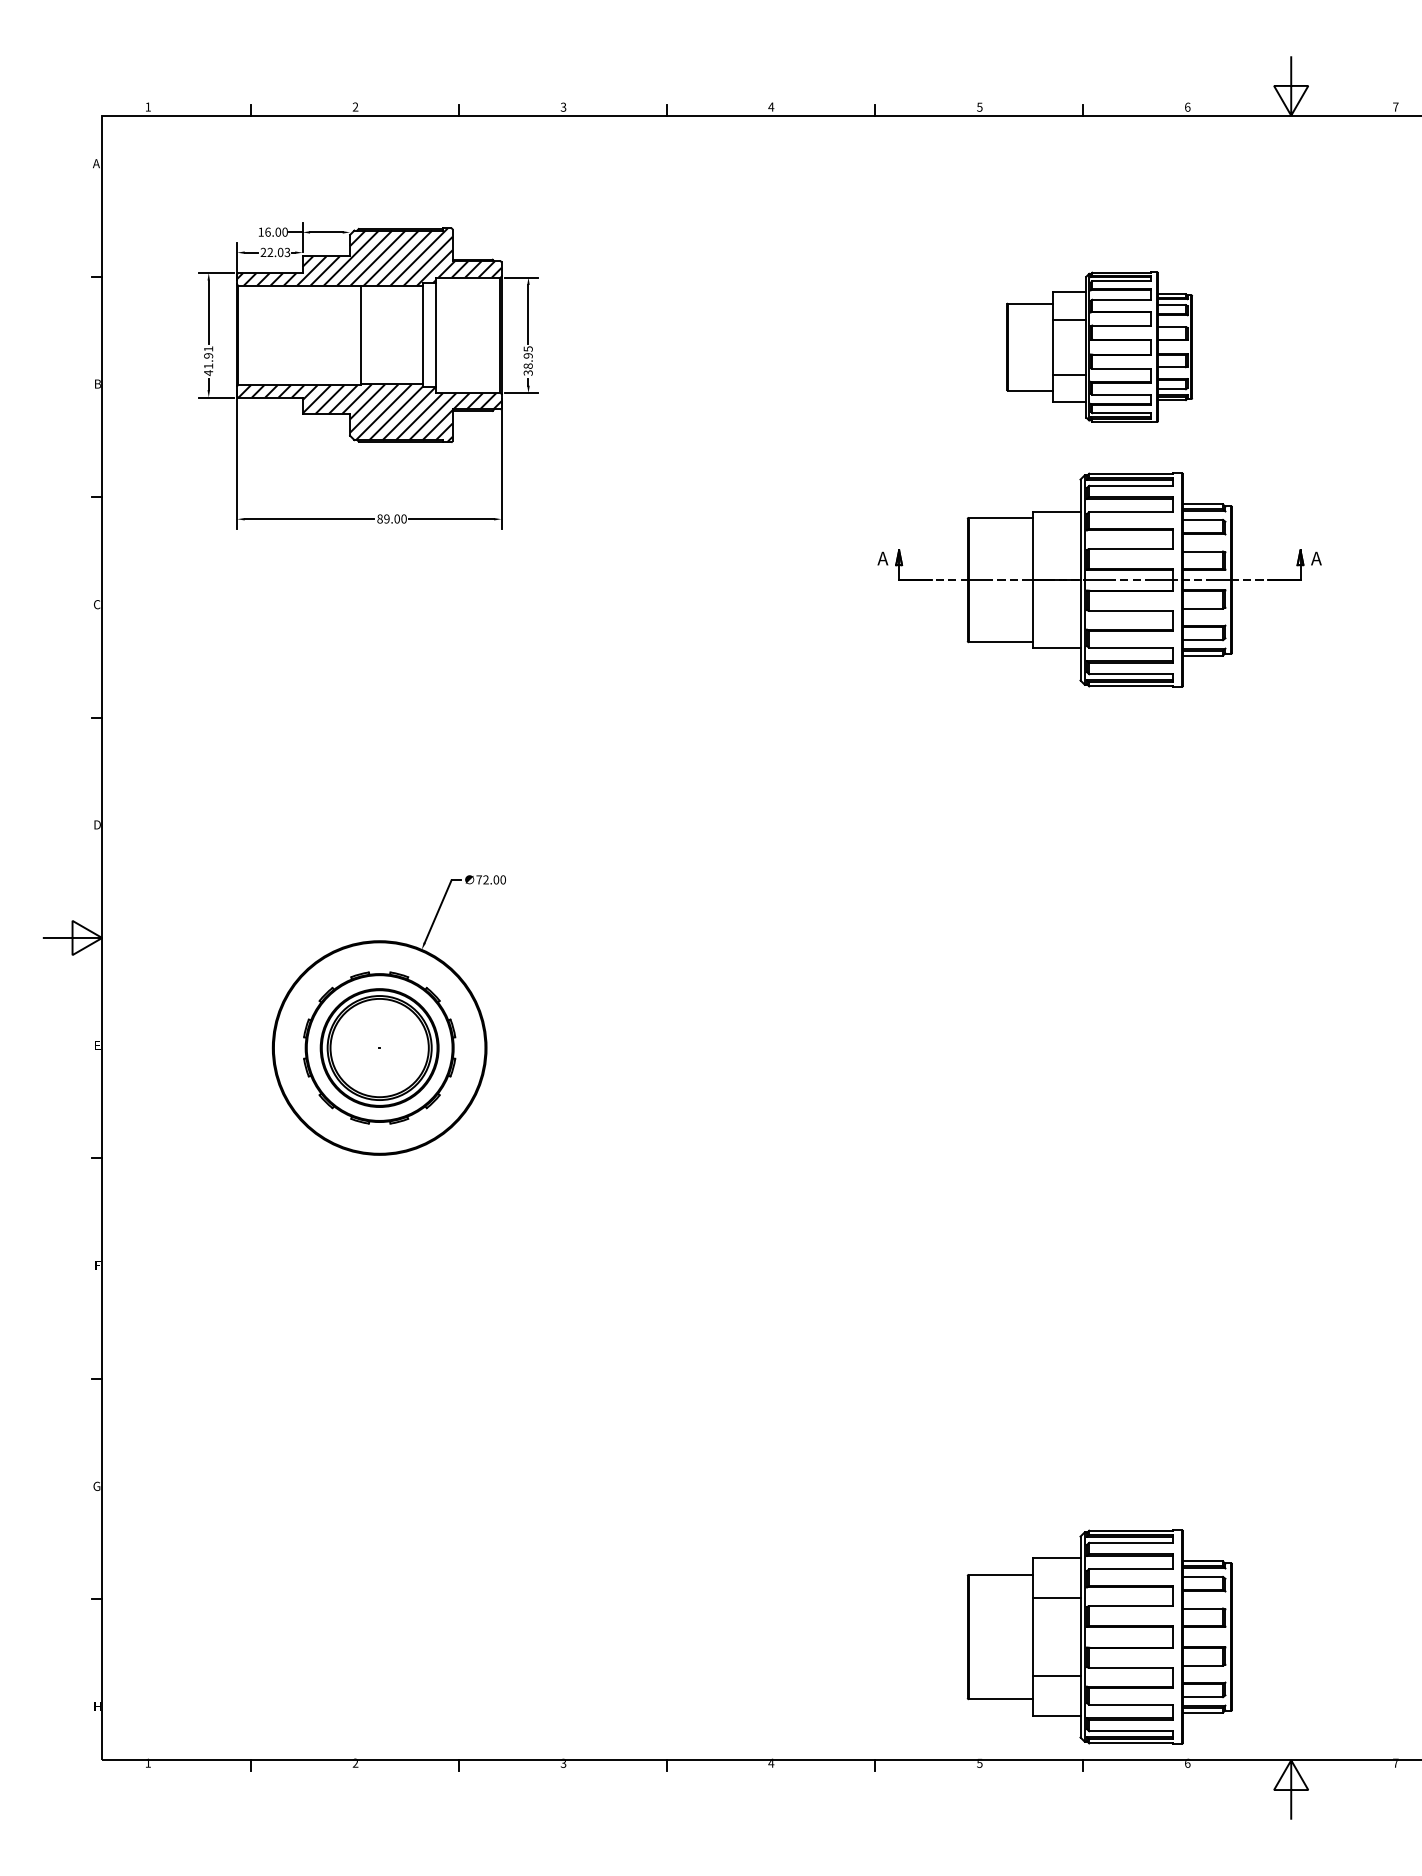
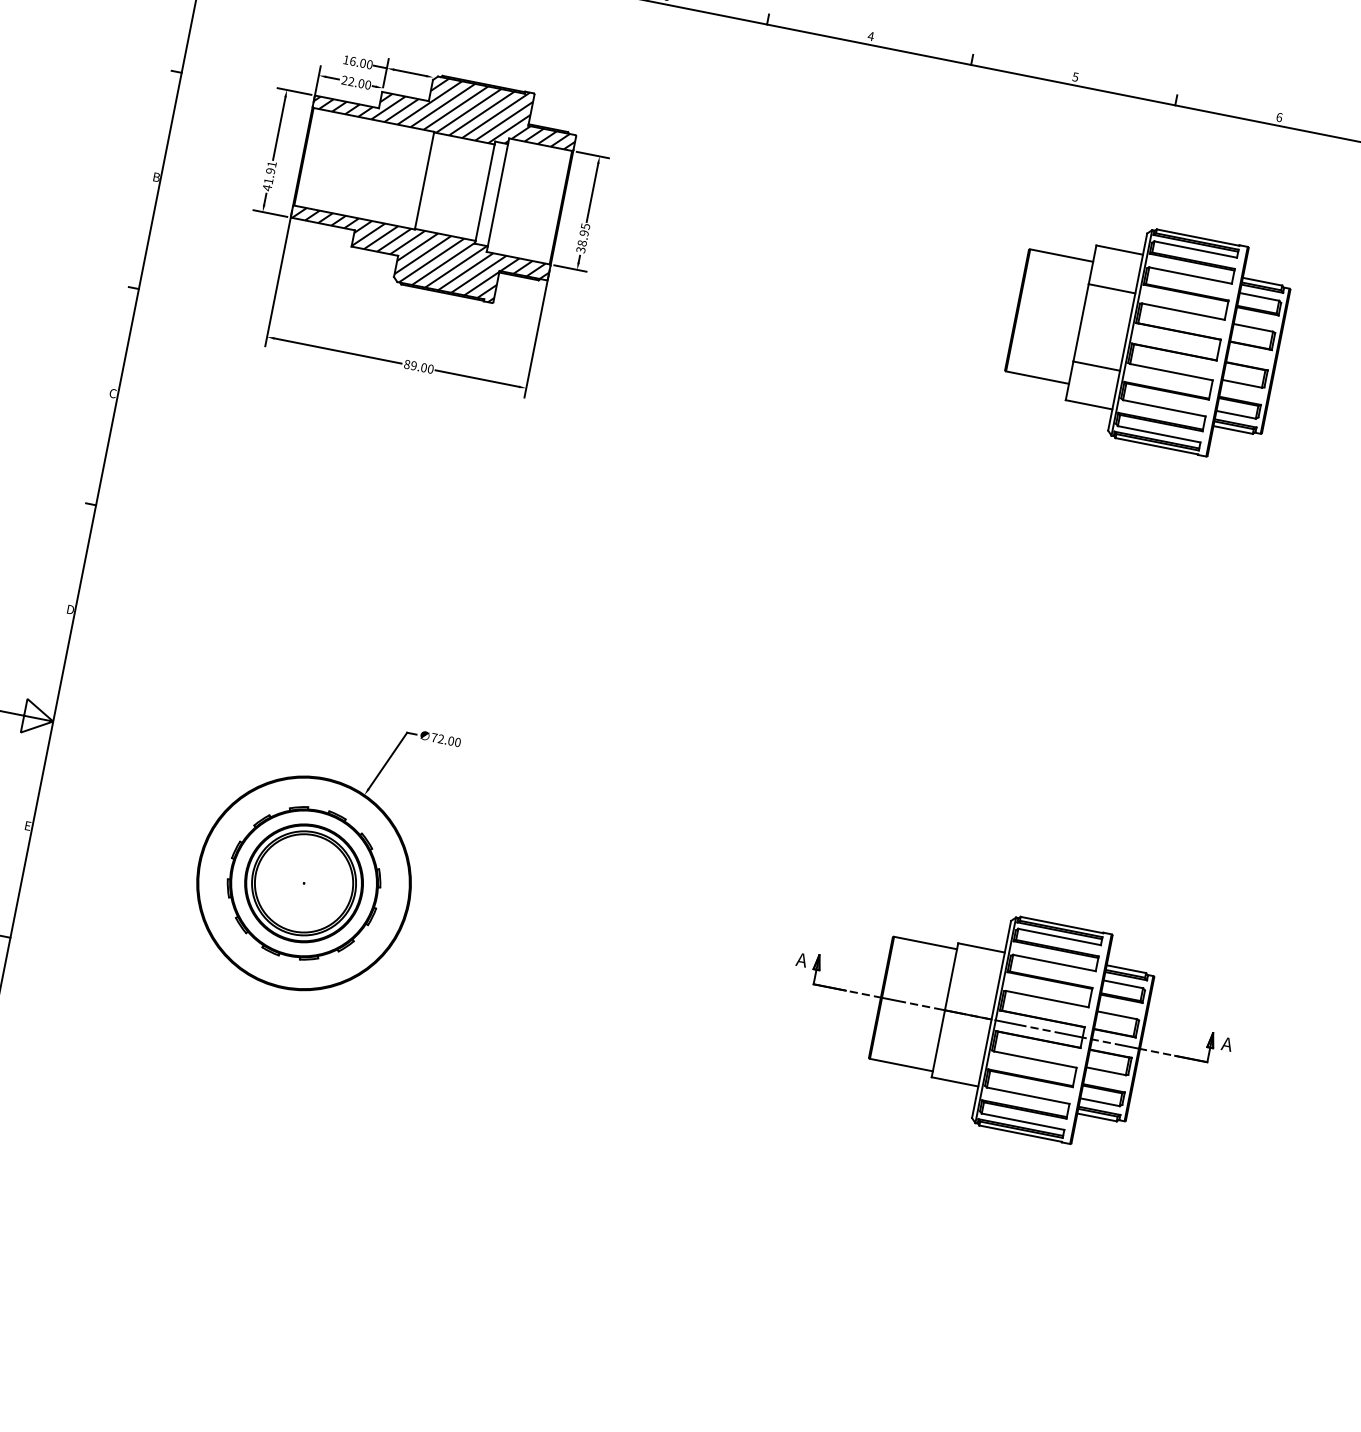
text: (287, 252) -> (368, 85), 22.03 -> 22.00
part: (1099, 346) -> (1146, 335), size x1.43
part: (1099, 579) -> (1010, 1022), moved

